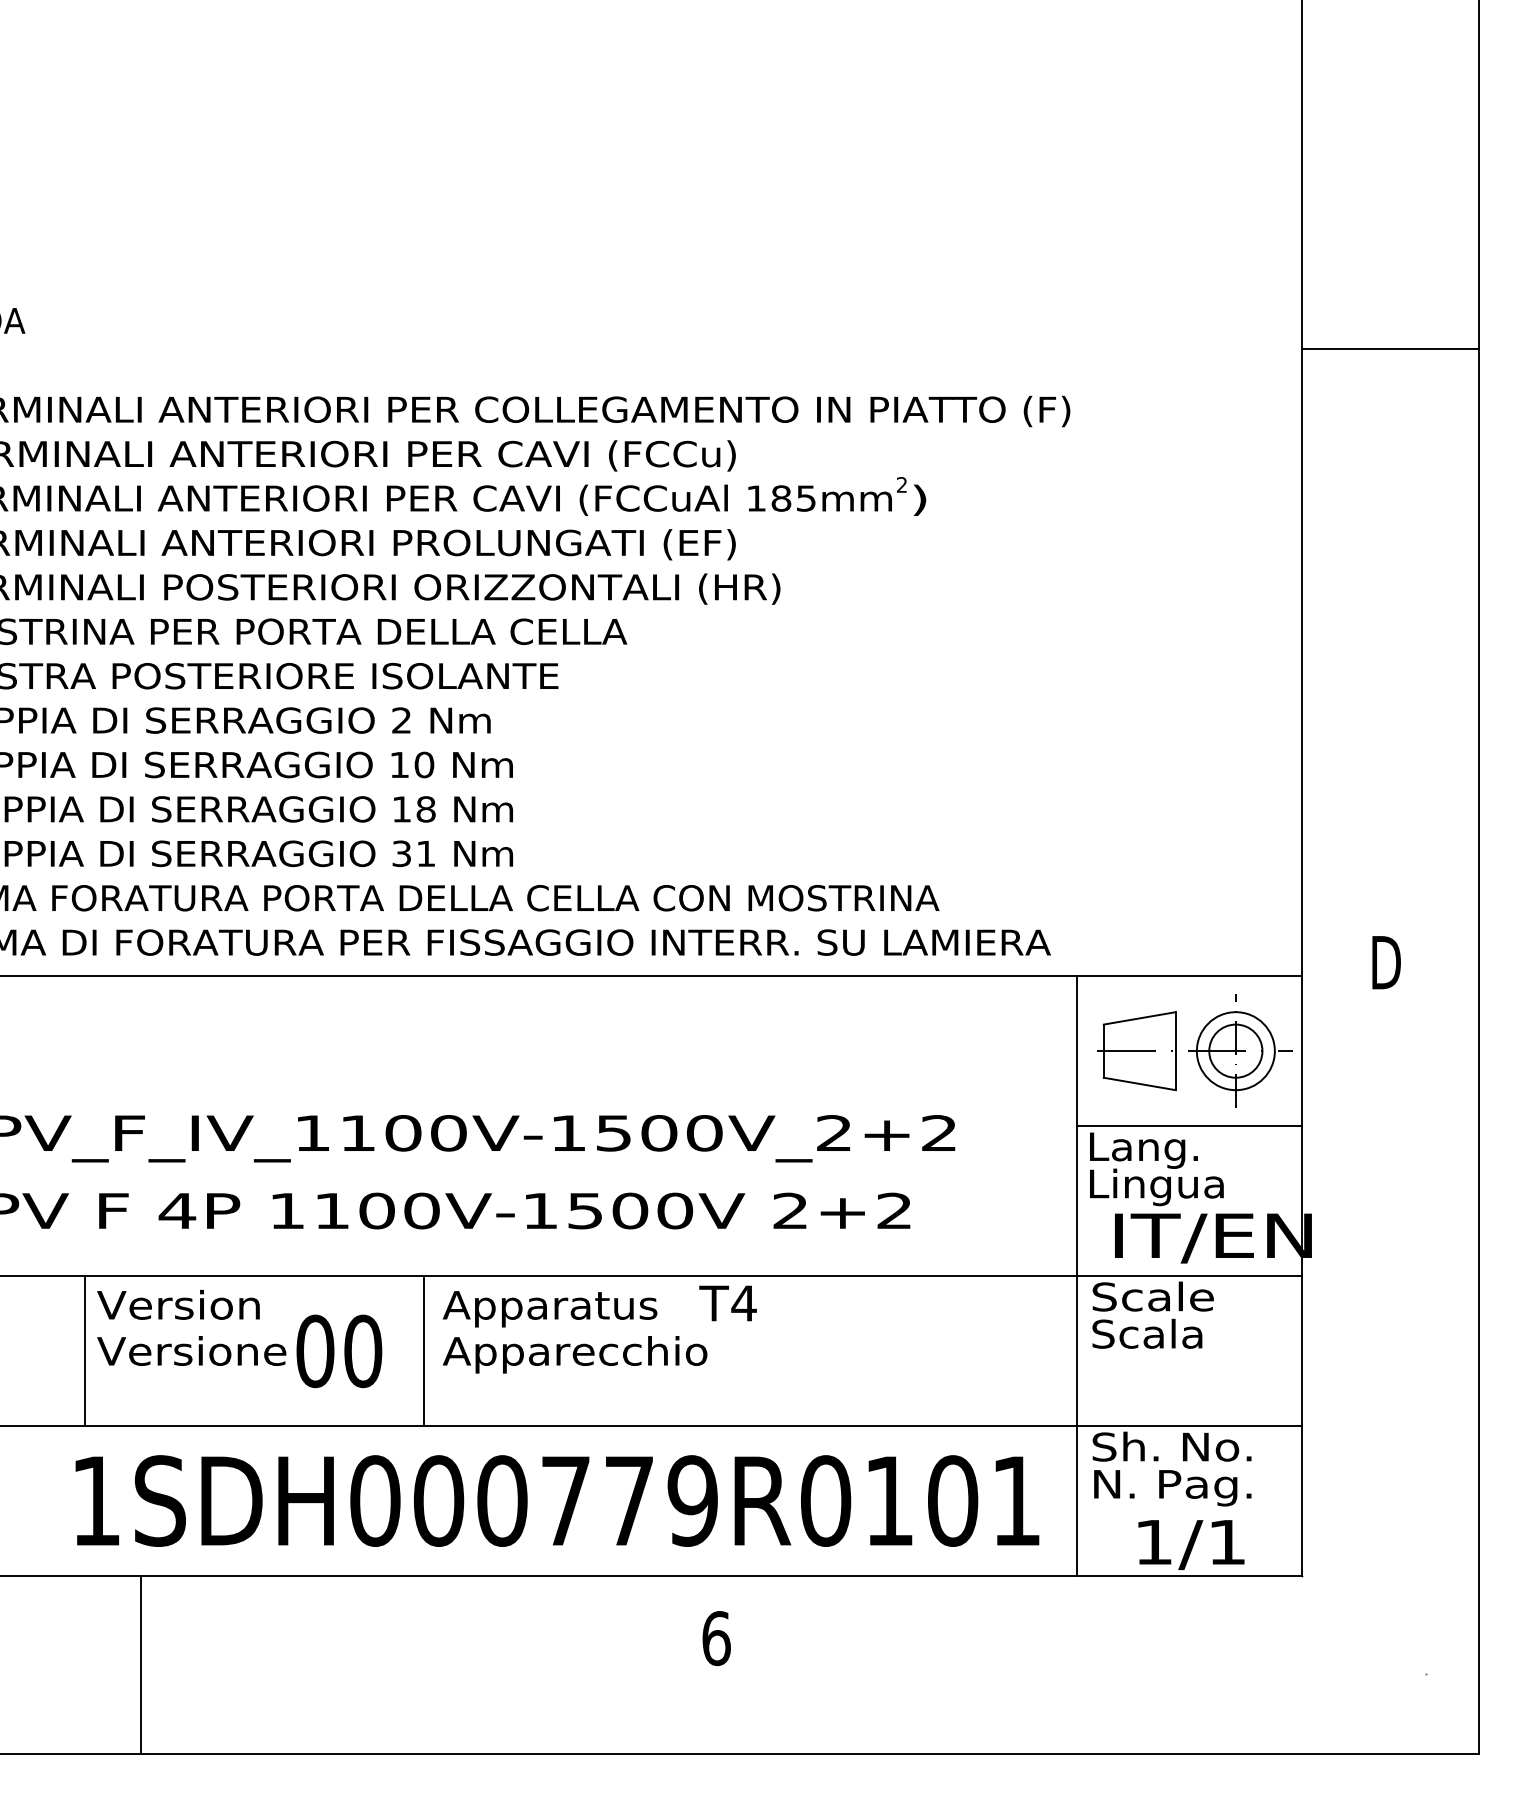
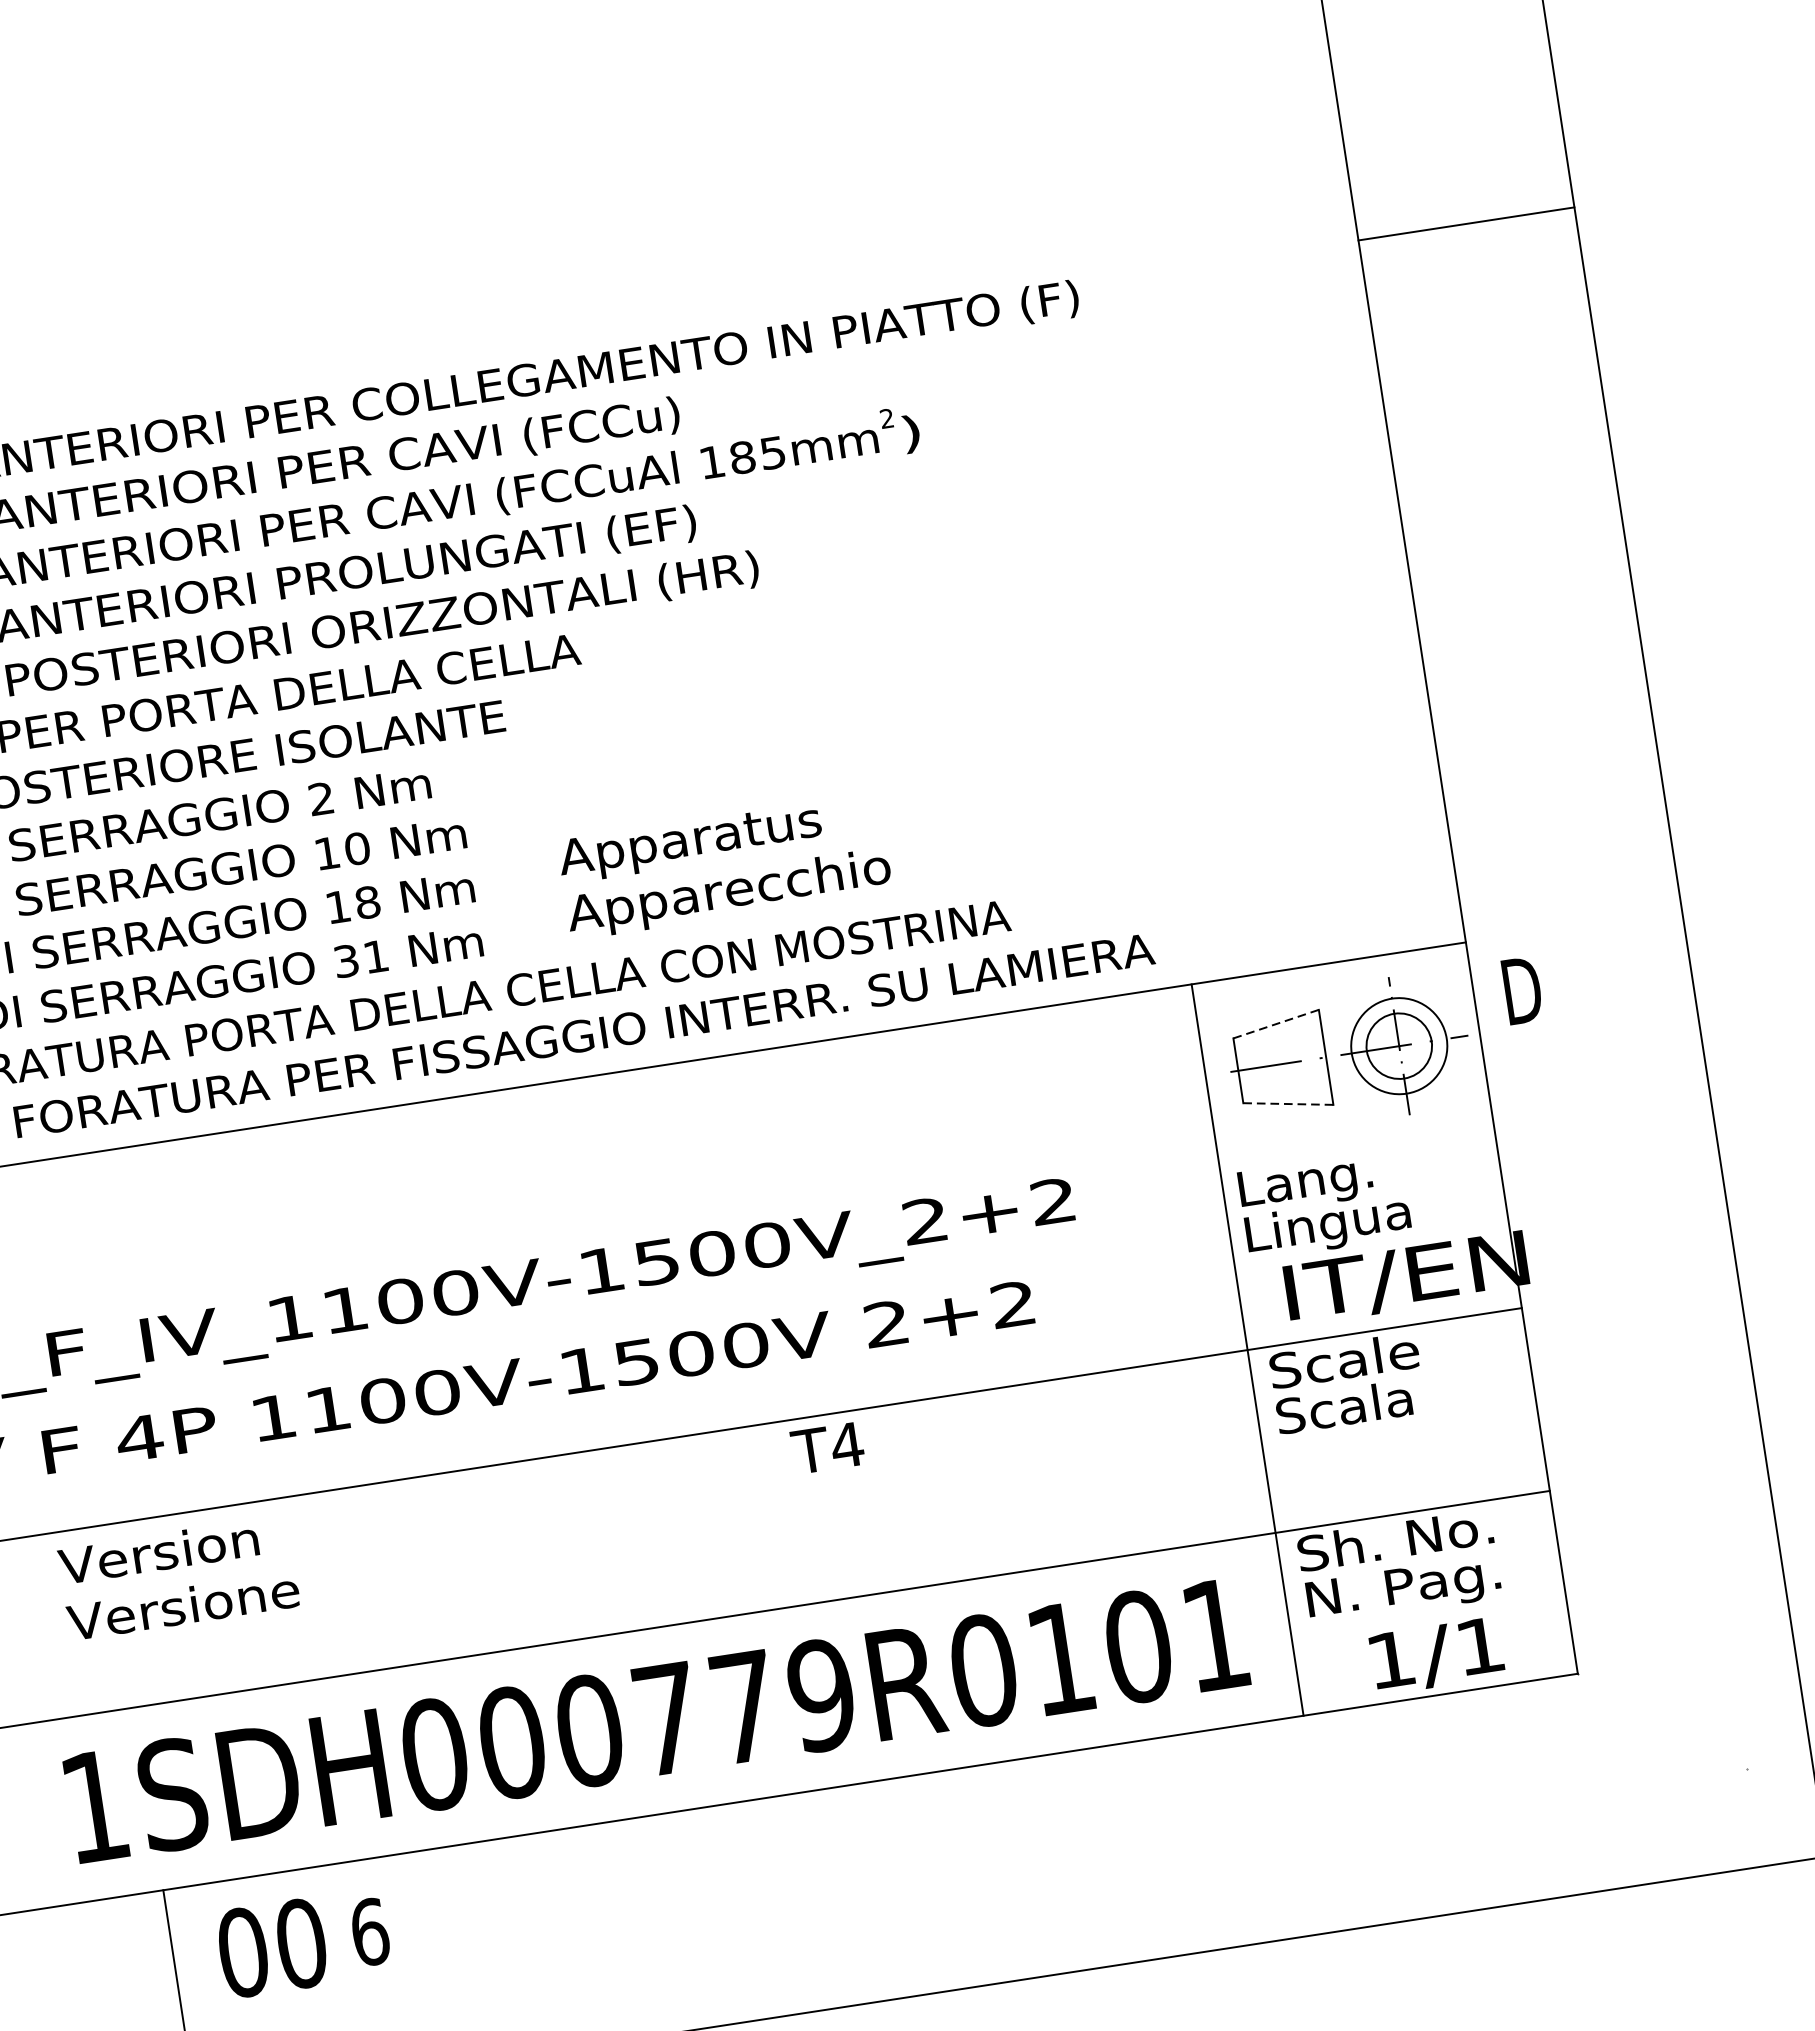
line: (1390, 348) -> (1466, 223), moved
text: (1386, 962) -> (1522, 990), moved
line: (1139, 1018) -> (1275, 1024), solid -> dashed
line: (1139, 1083) -> (1287, 1103), solid -> dashed
line: (1189, 1126) -> (1356, 1146), removed
text: (574, 1332) -> (724, 866), moved
line: (84, 1351) -> (52, 1626), removed
text: (339, 1351) -> (272, 1948), moved
line: (424, 1351) -> (466, 1563), removed
text: (716, 1638) -> (369, 1932), moved

